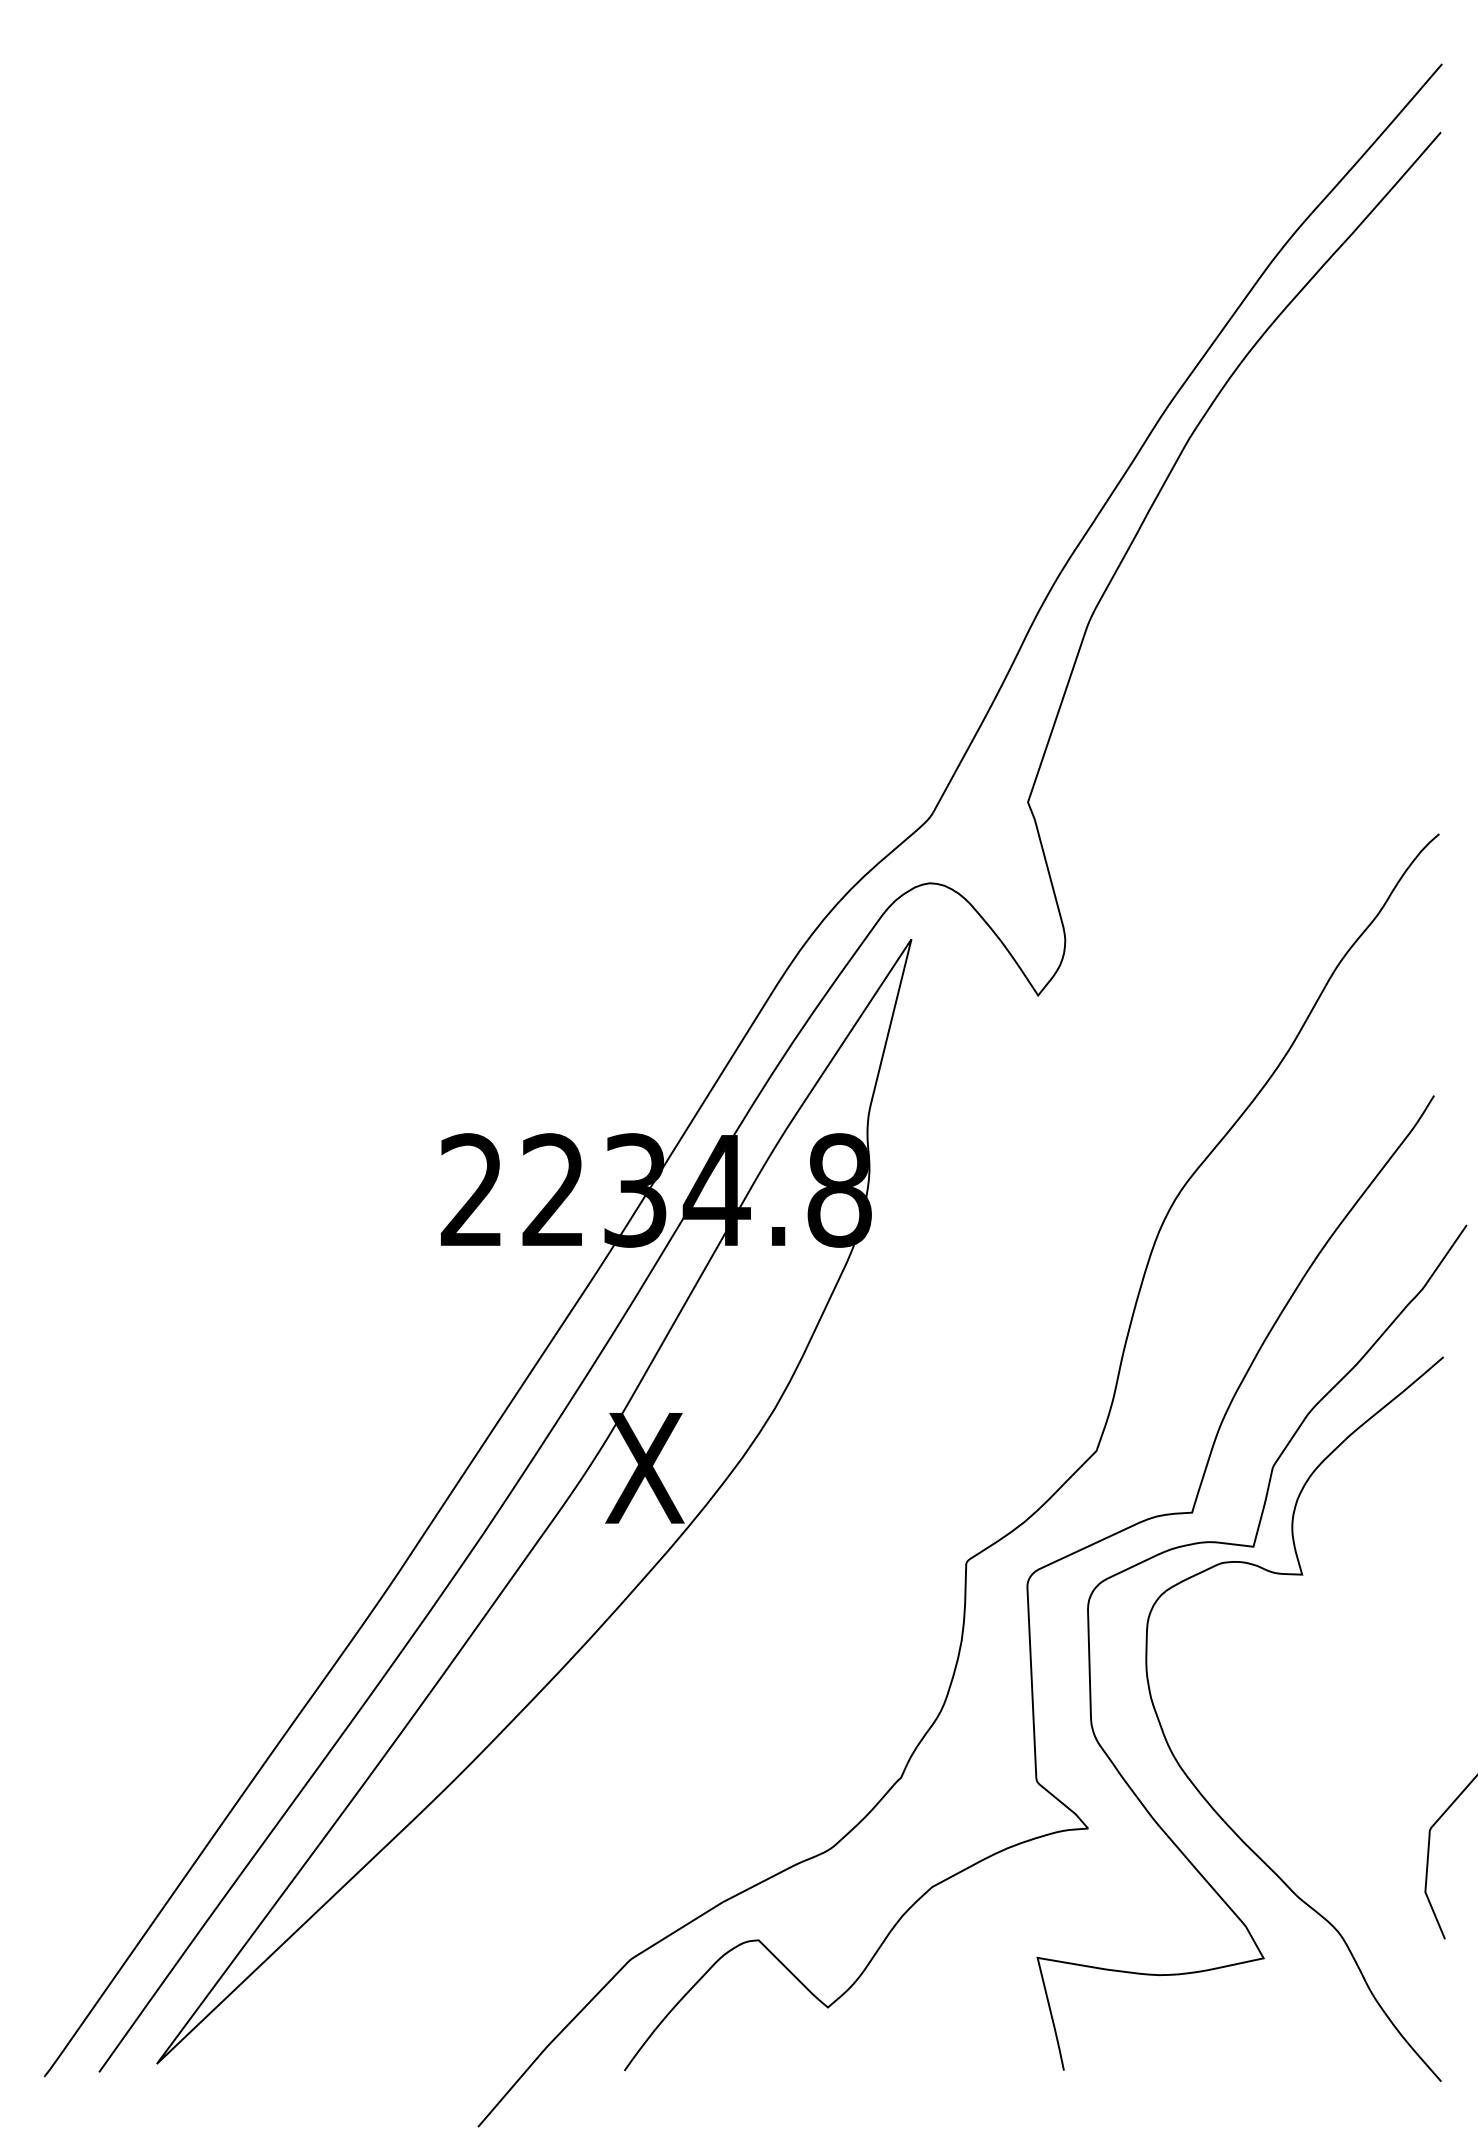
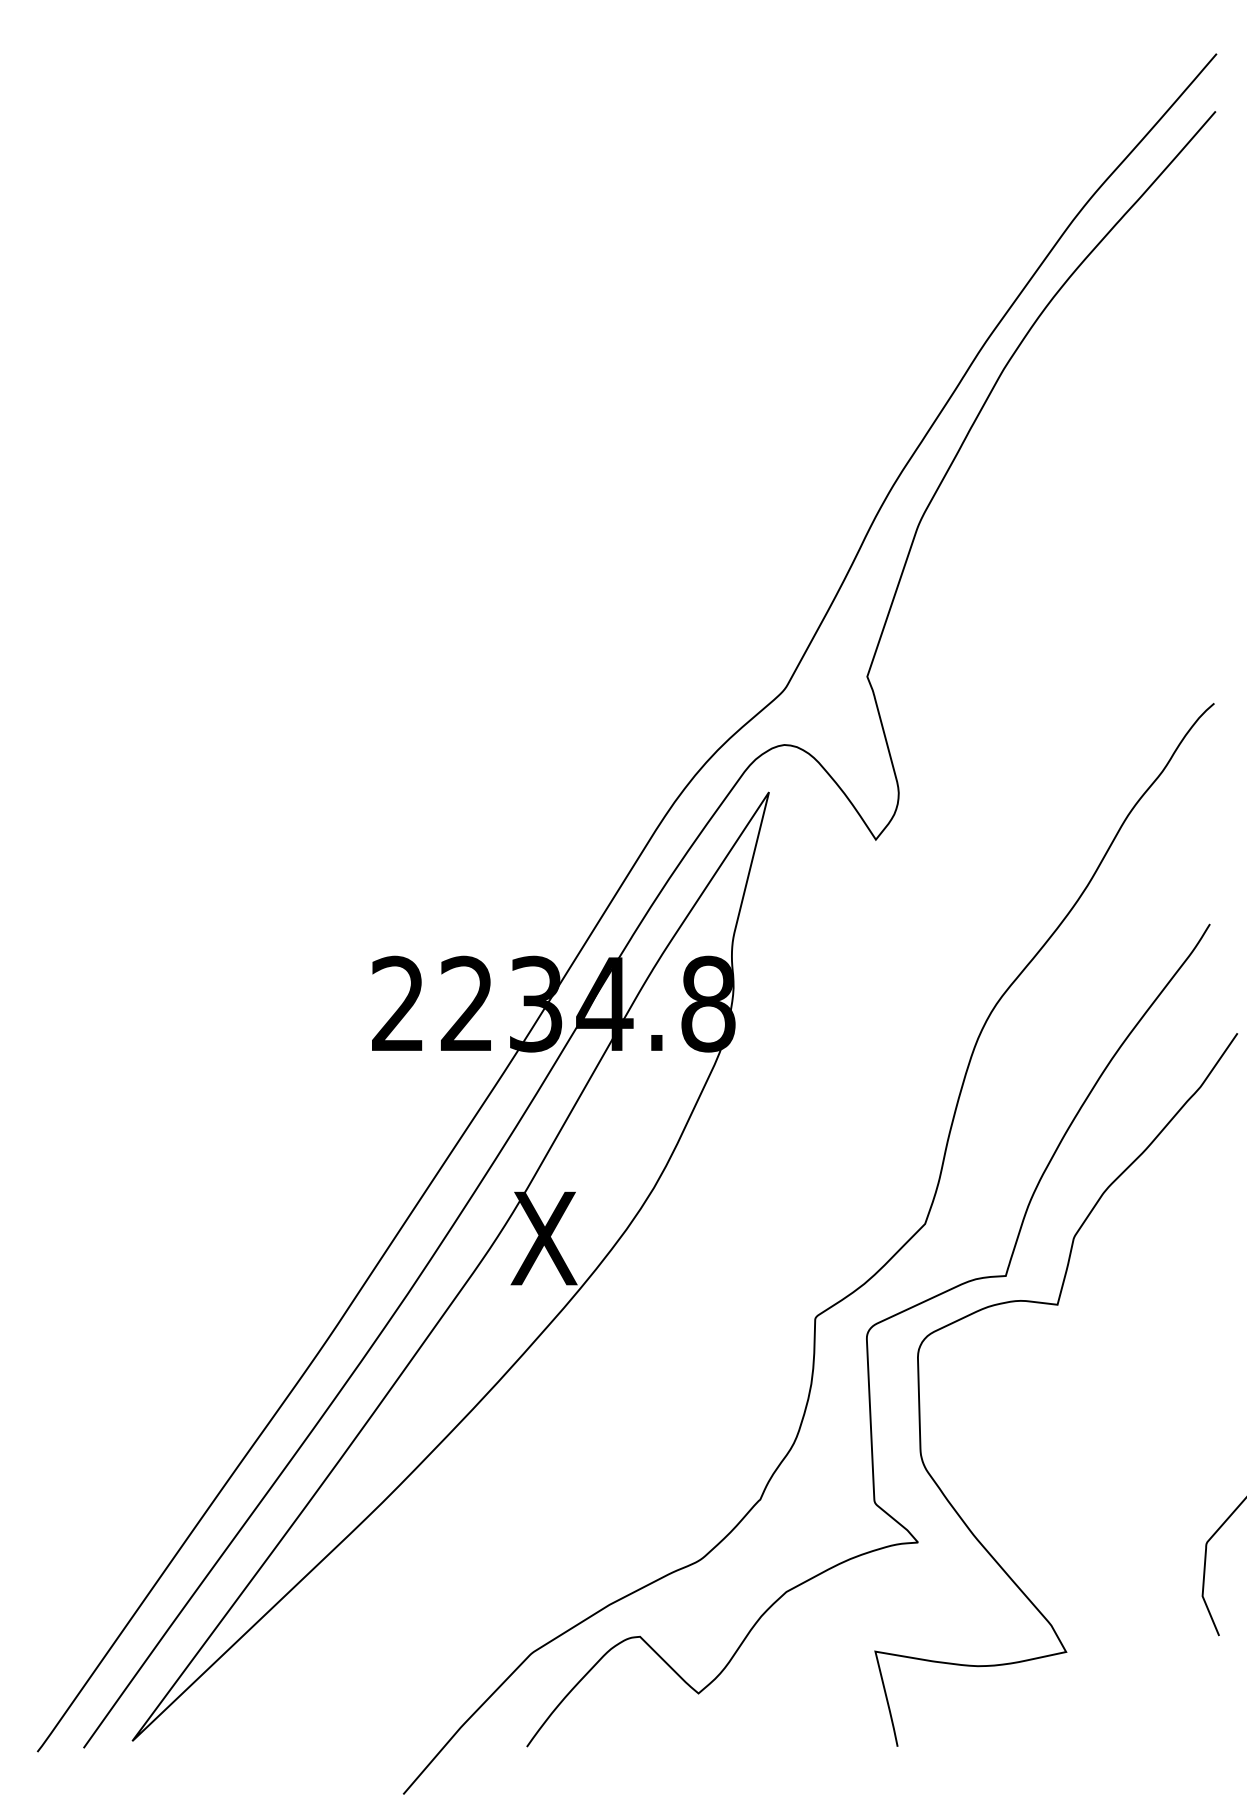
curve: (1204, 1796) -> (1016, 1515), removed

